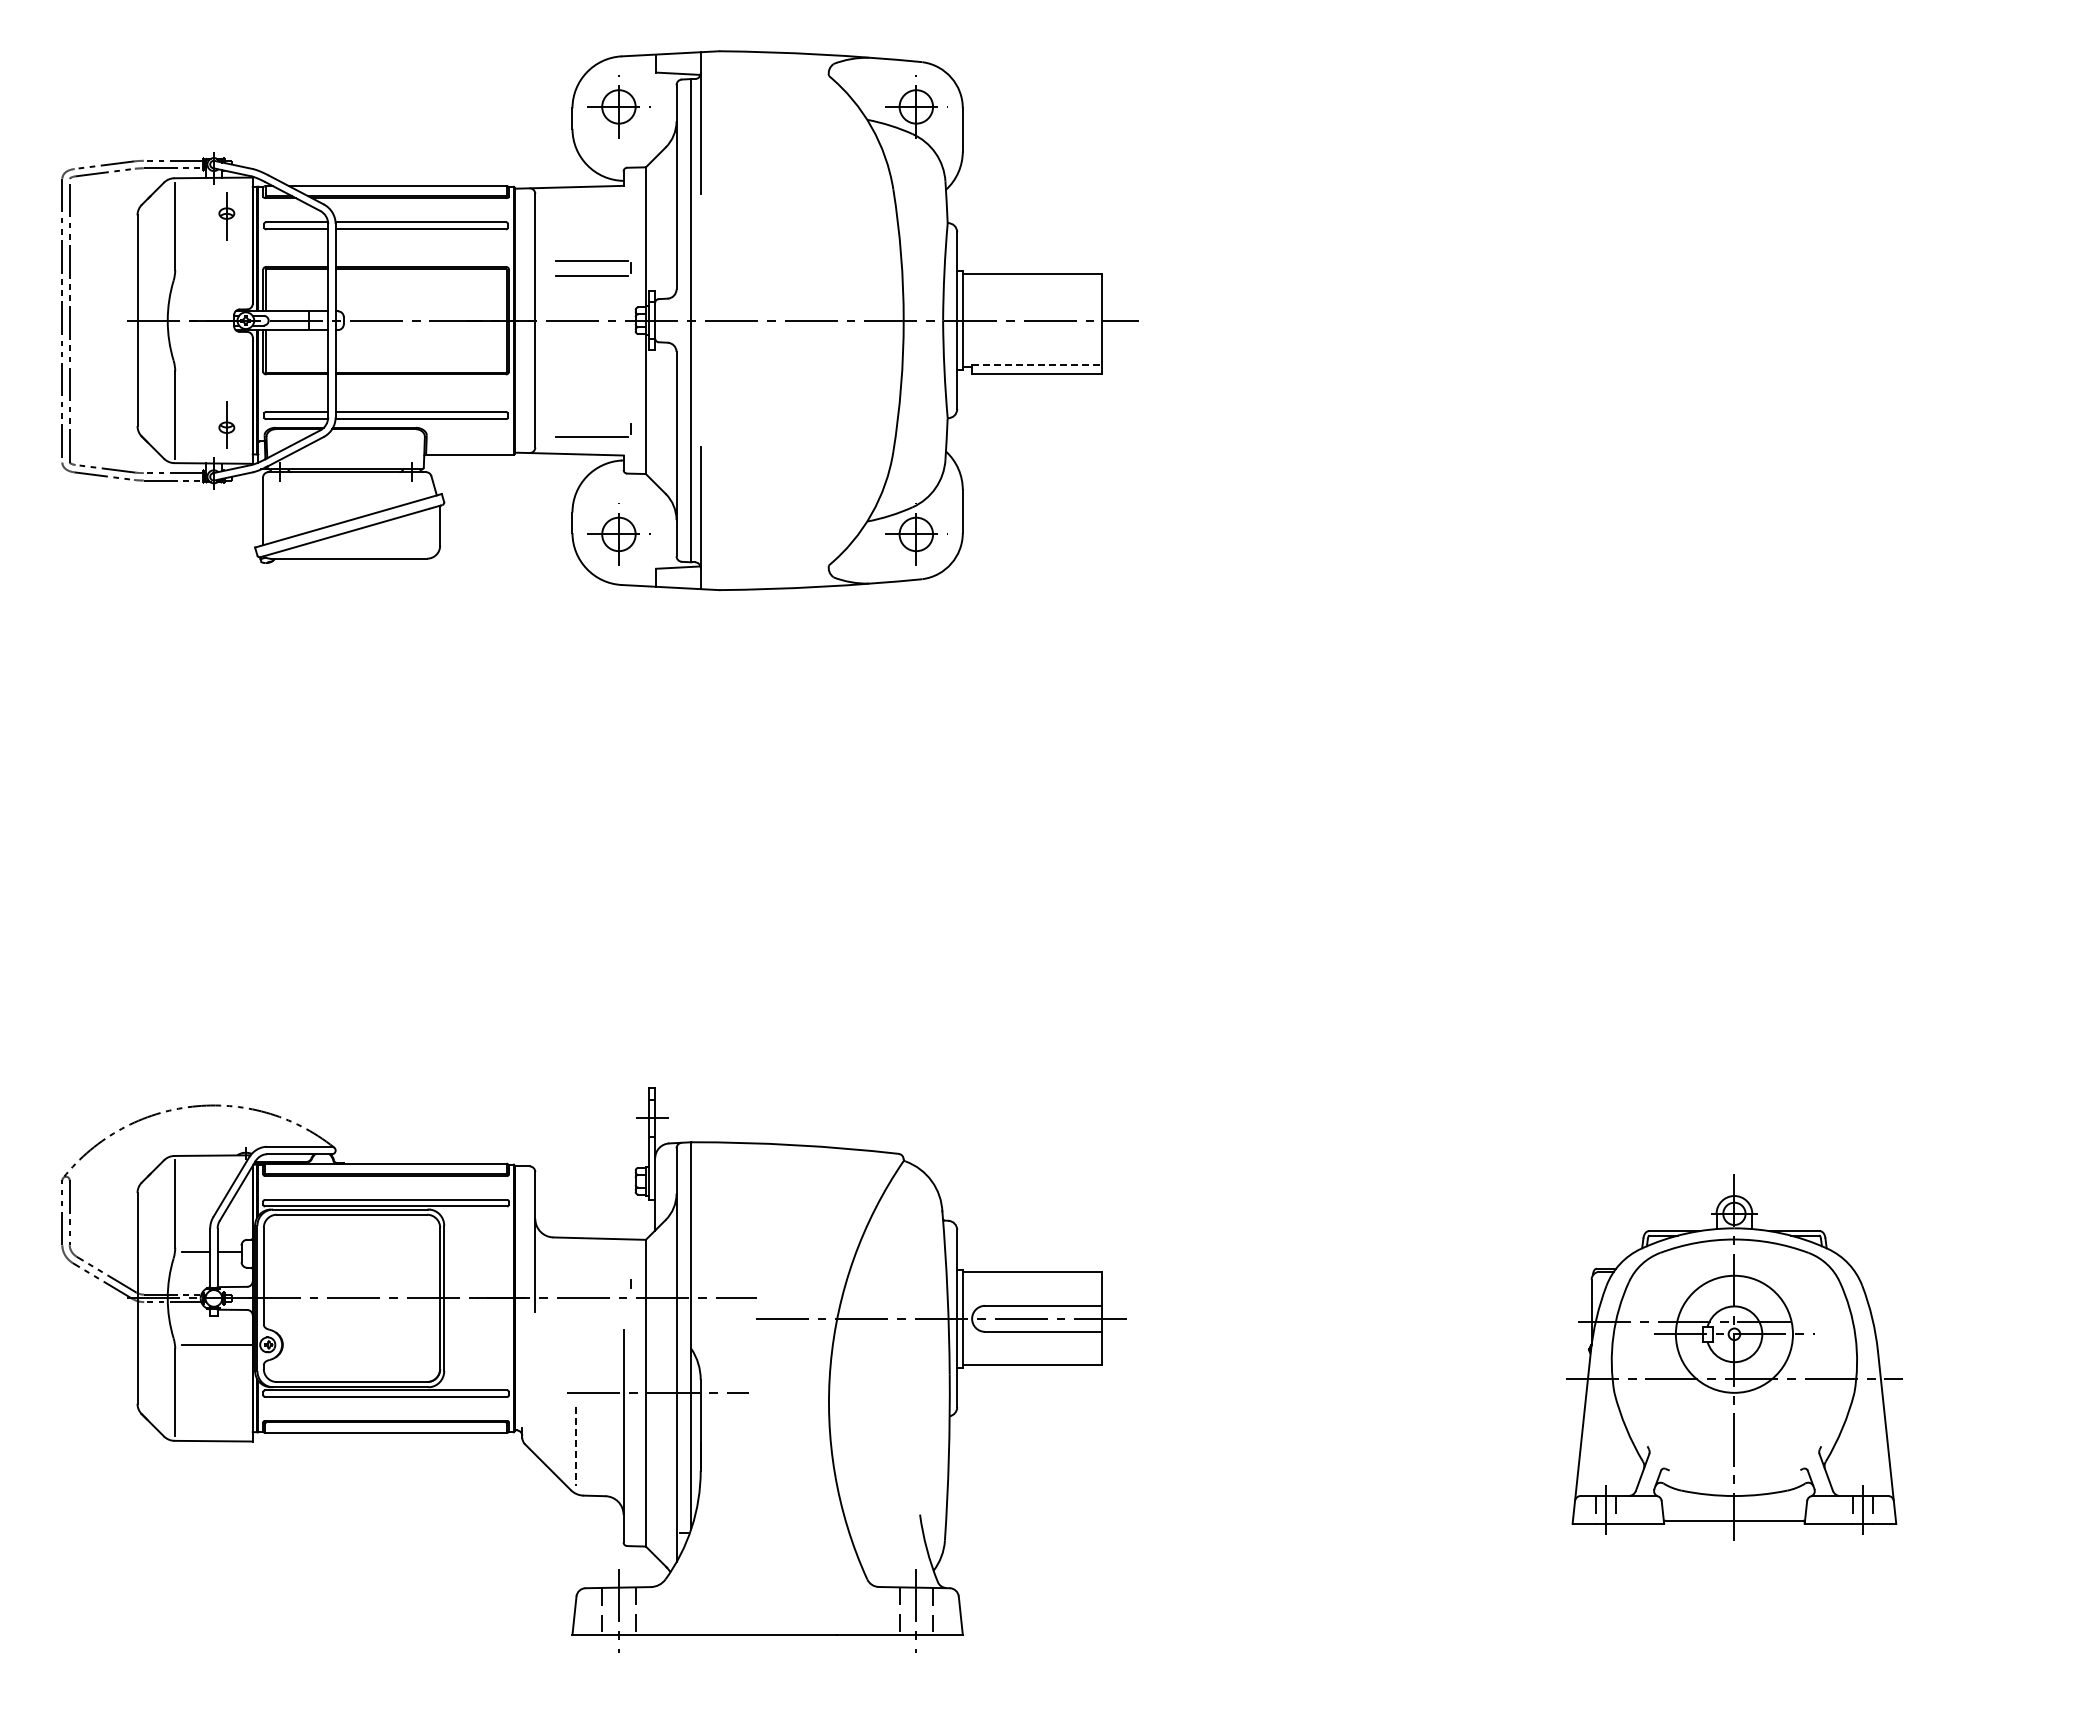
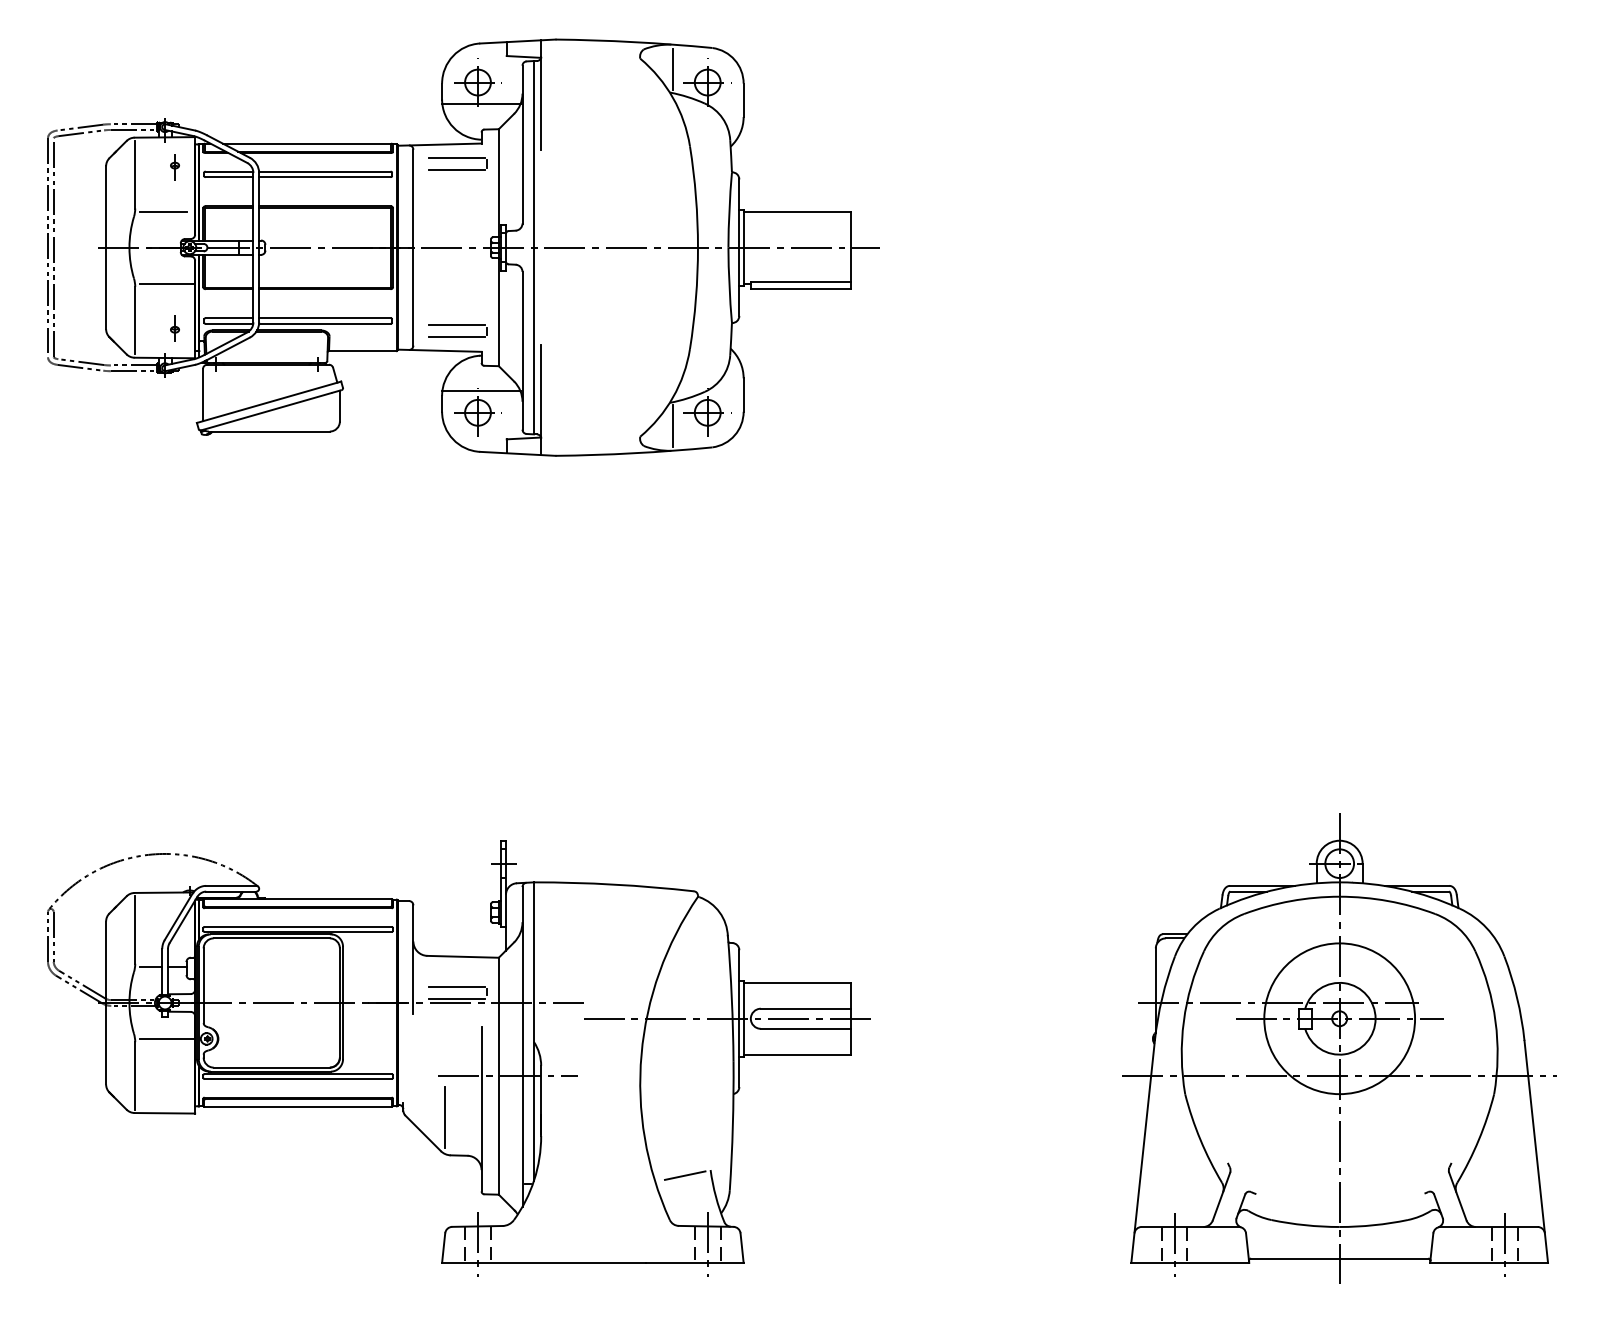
line: (870, 89) -> (672, 69), added
line: (623, 134) -> (481, 103), added
part: (226, 216) -> (174, 167), size x0.71
part: (593, 261) -> (458, 158), moved
line: (211, 273) -> (163, 211), added
line: (1037, 365) -> (801, 282), dashed -> solid
line: (216, 367) -> (167, 283), added
line: (591, 420) -> (456, 324), added
part: (226, 424) -> (174, 327), size x0.71
line: (623, 506) -> (481, 391), added
line: (870, 551) -> (672, 426), added
line: (592, 1277) -> (457, 986), added
line: (592, 1293) -> (457, 999), added
part: (1734, 1357) -> (1339, 1048), size x1.67
line: (576, 1446) -> (445, 1117), dashed -> solid
line: (886, 1521) -> (684, 1175), added

